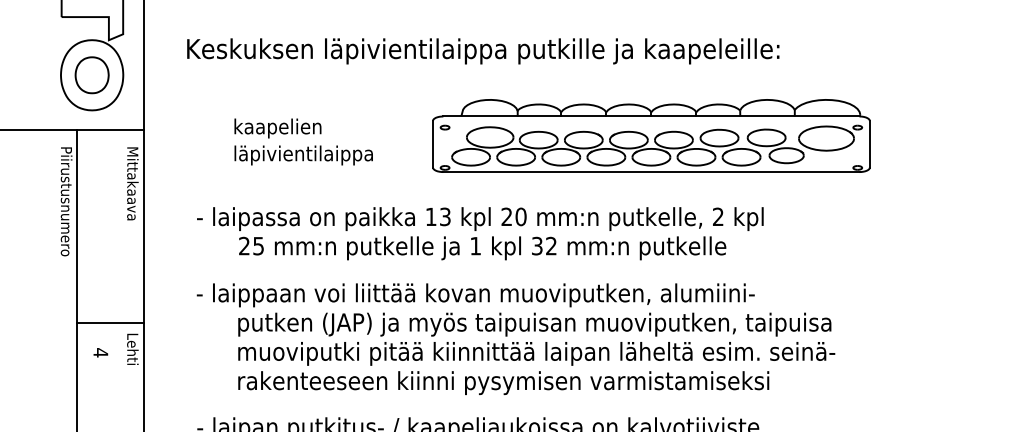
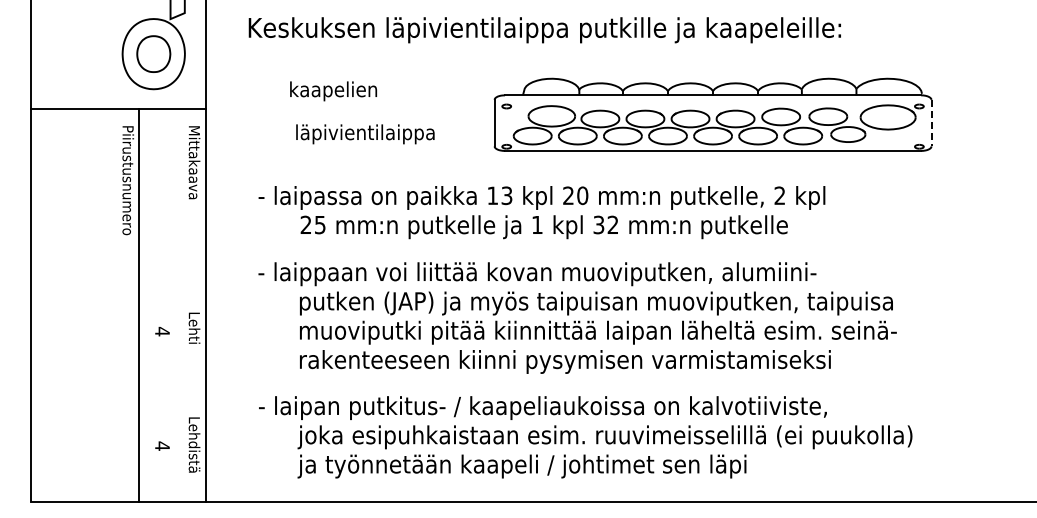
text: (277, 128) -> (333, 91), moved
line: (869, 144) -> (931, 123), solid -> dashed
line: (109, 322) -> (171, 301), removed

